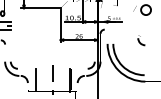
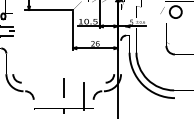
line: (35, 79) -> (43, 95), removed

